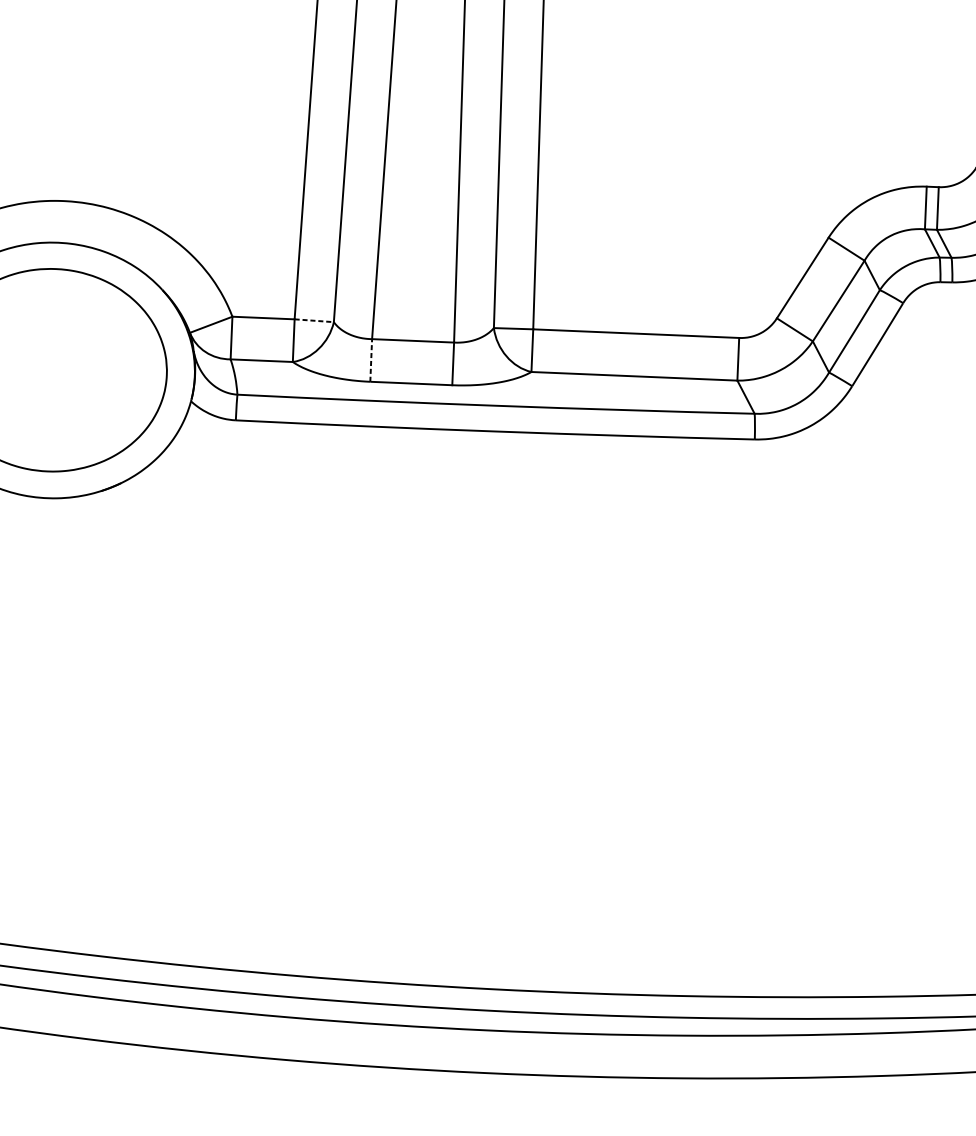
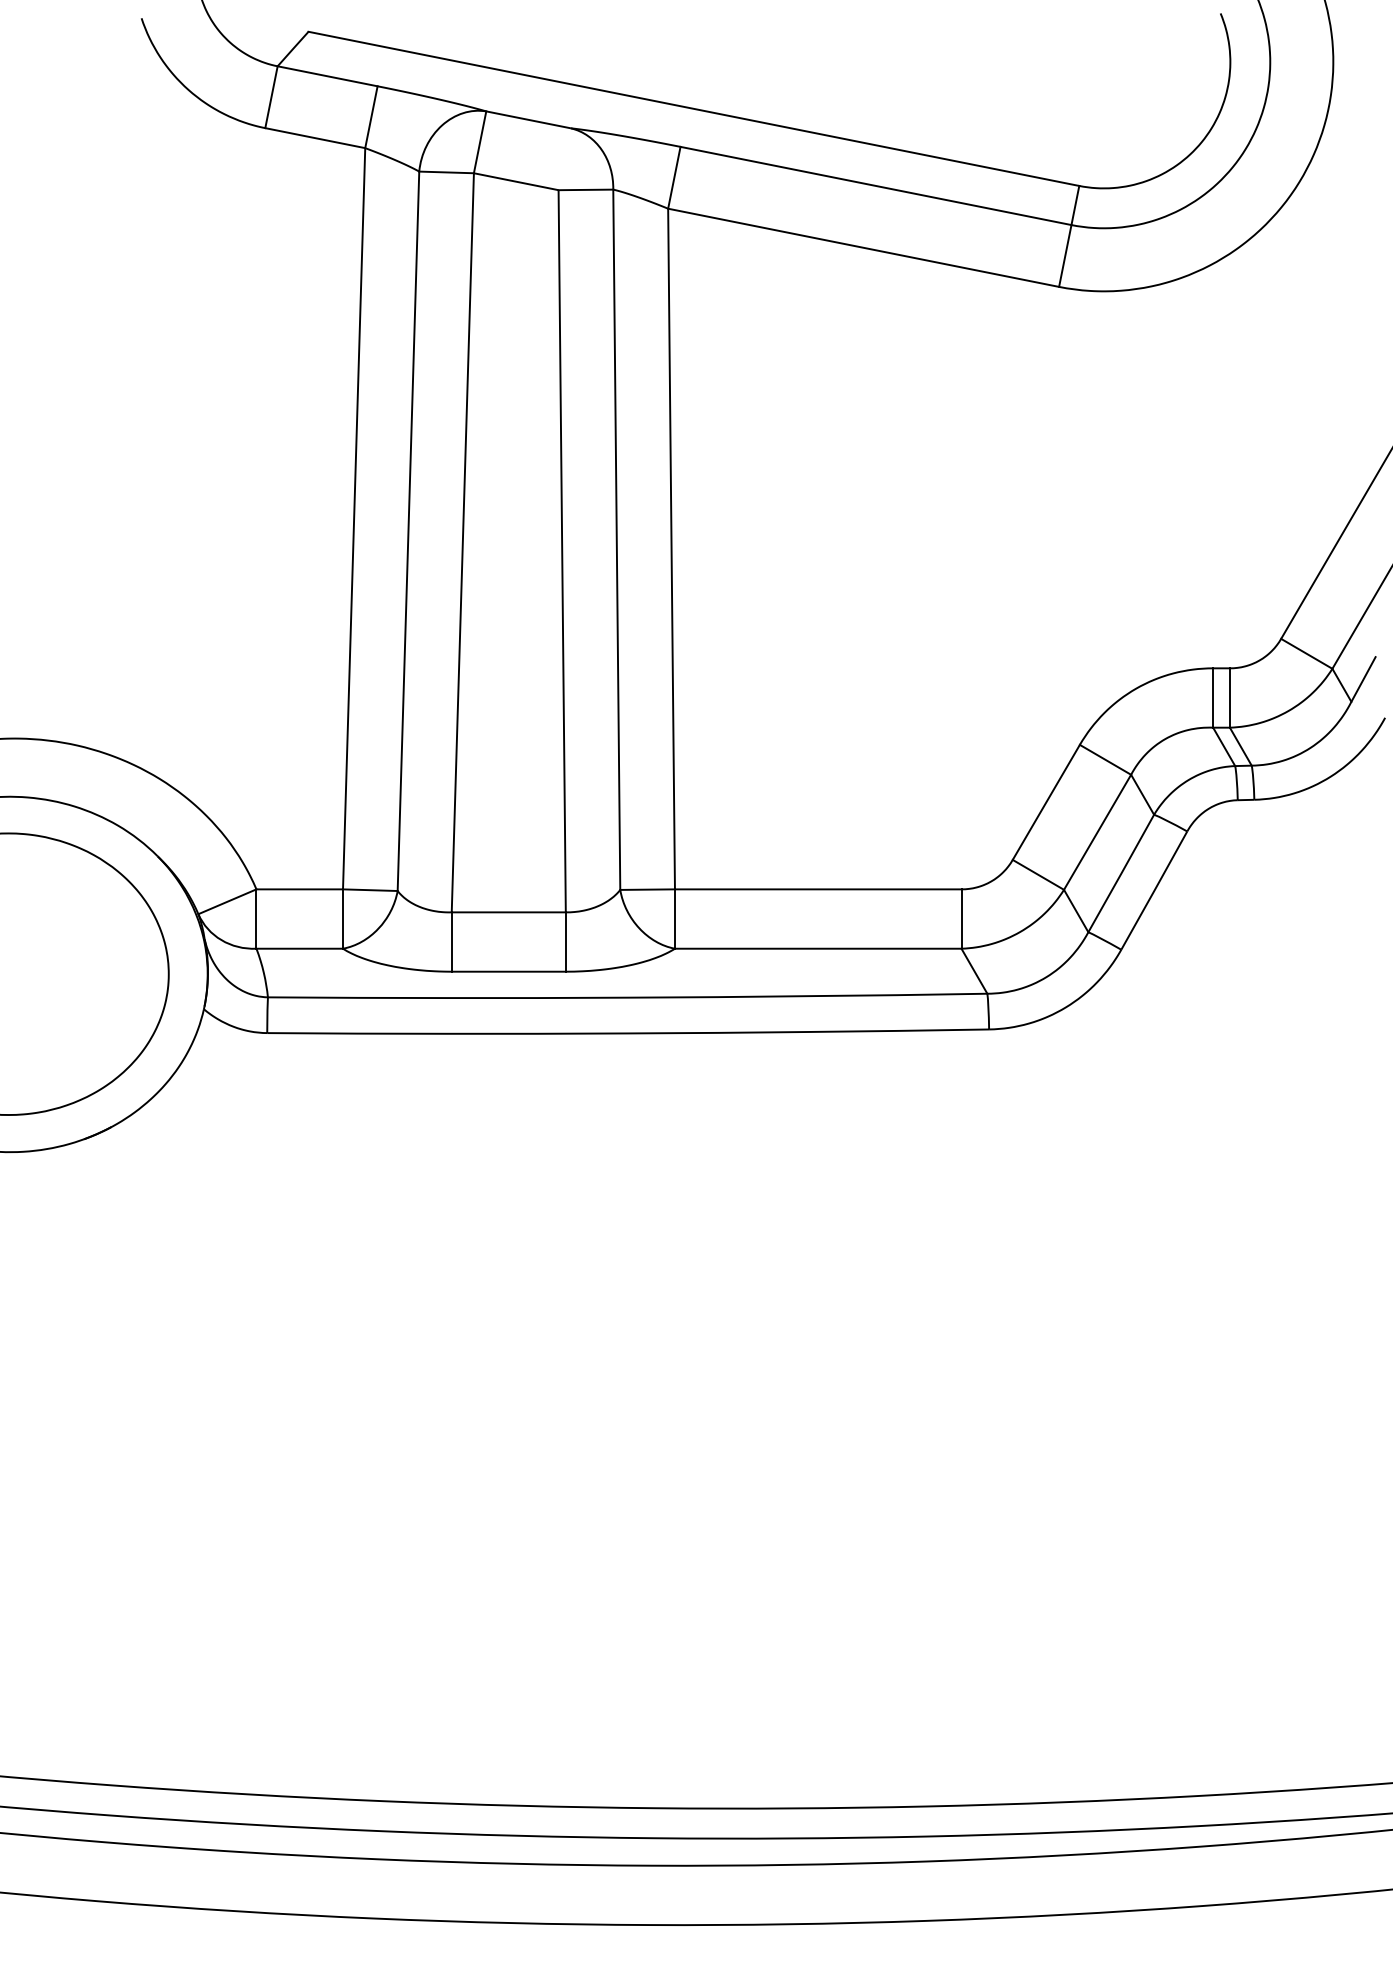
line: (314, 320) -> (370, 890), dashed -> solid
line: (371, 360) -> (451, 942), dashed -> solid

